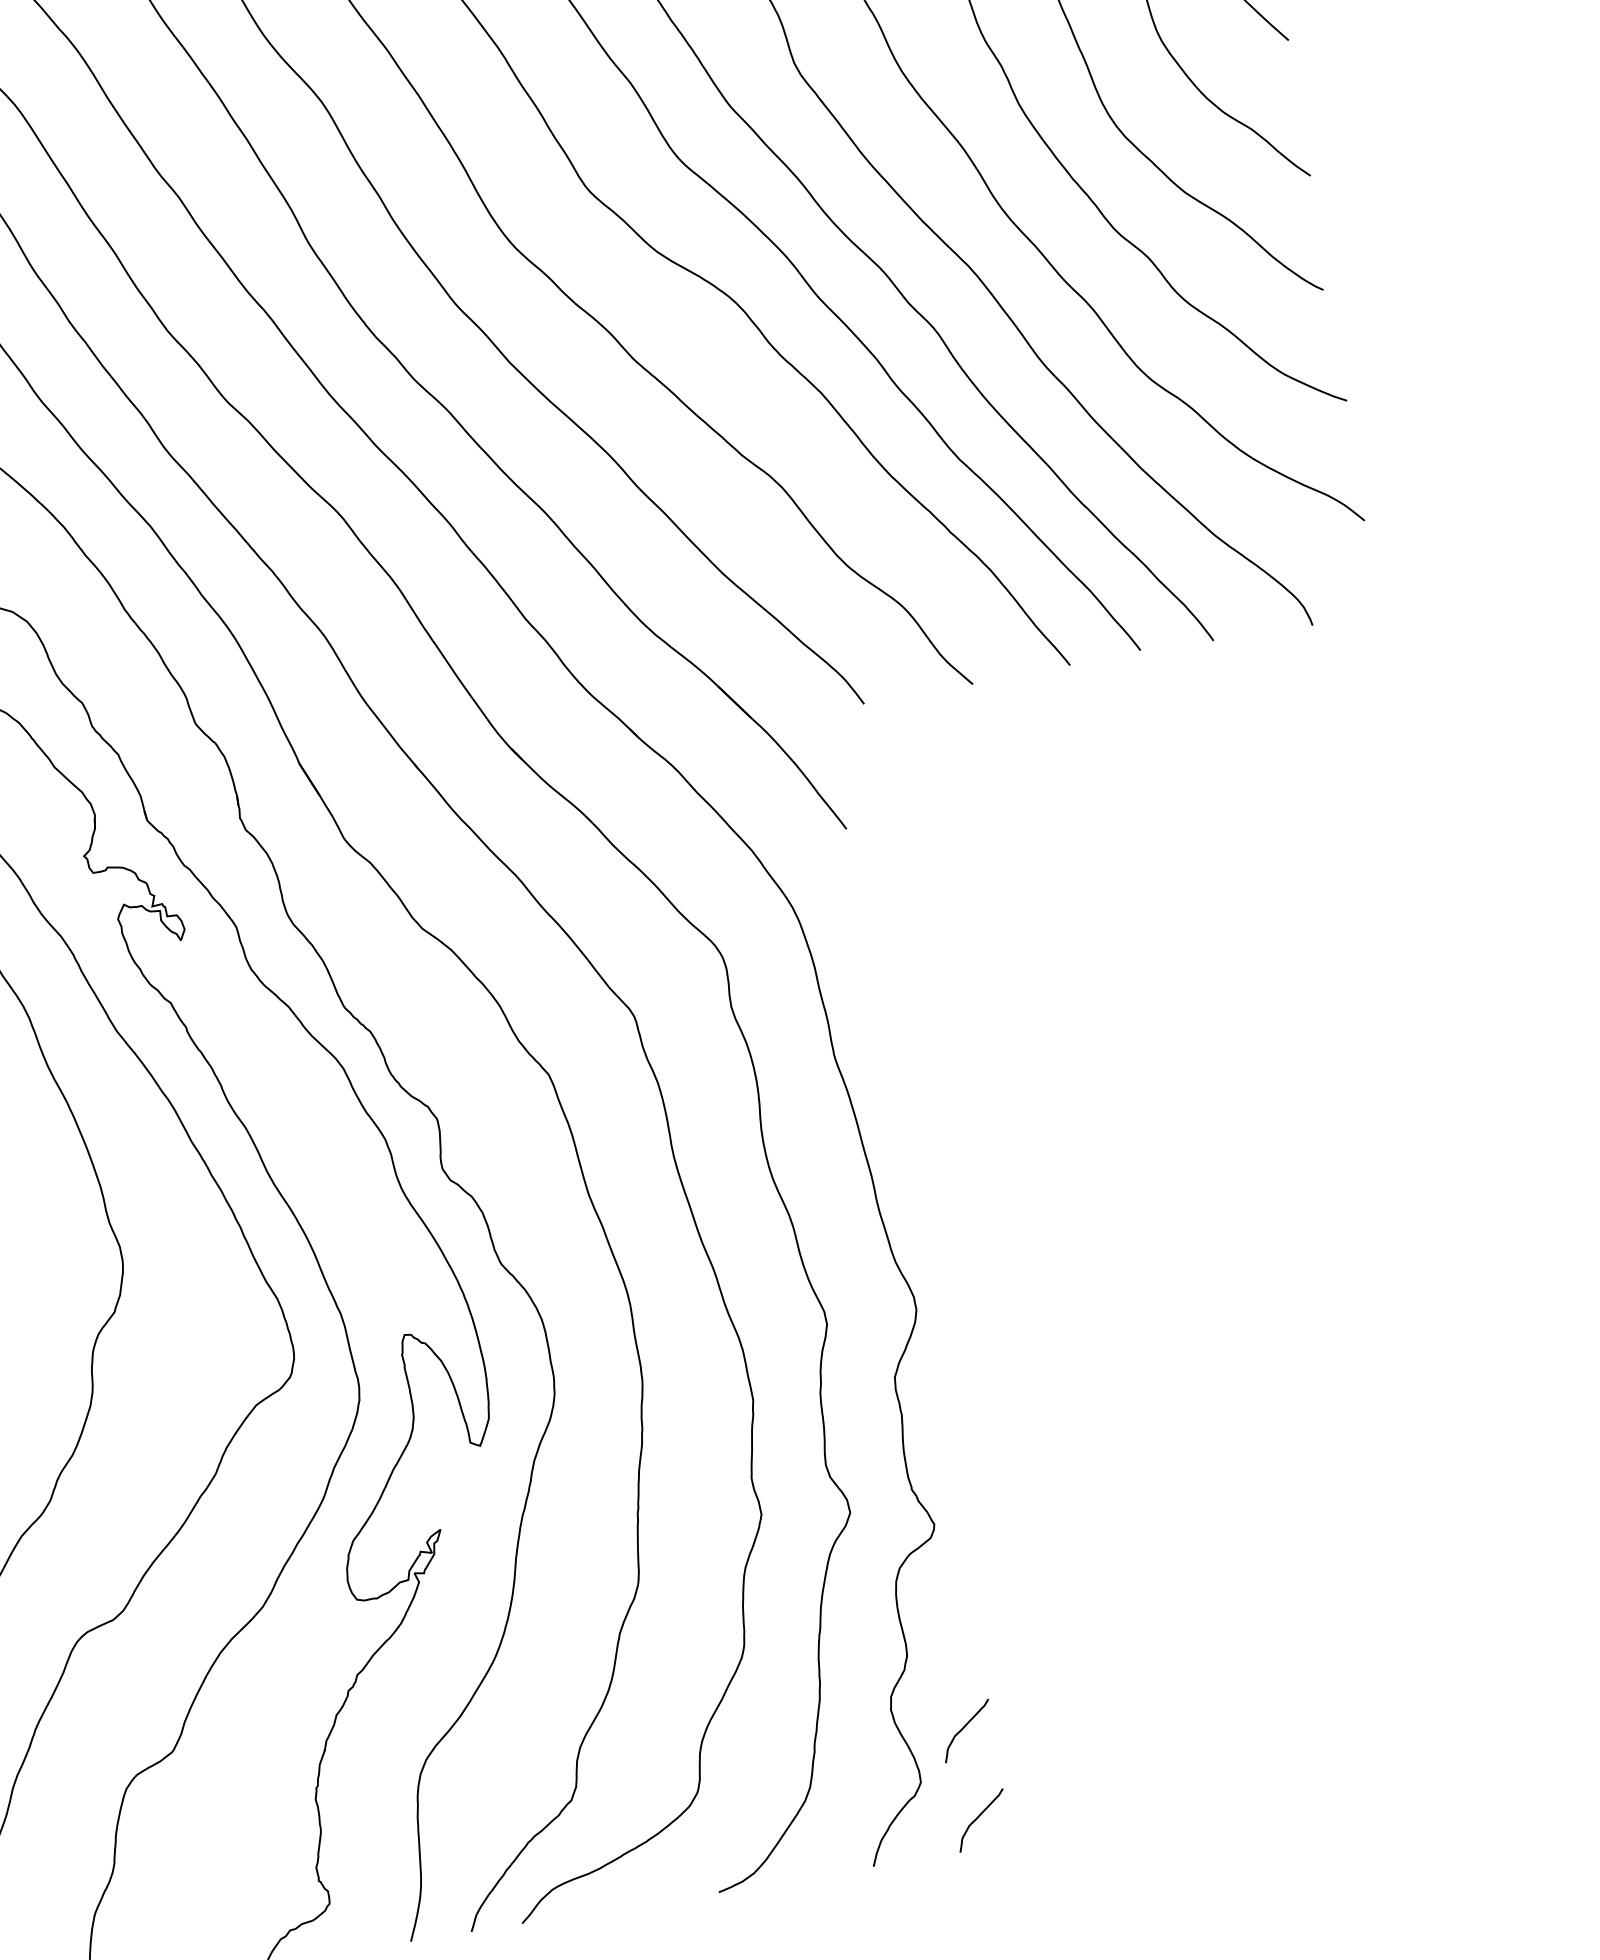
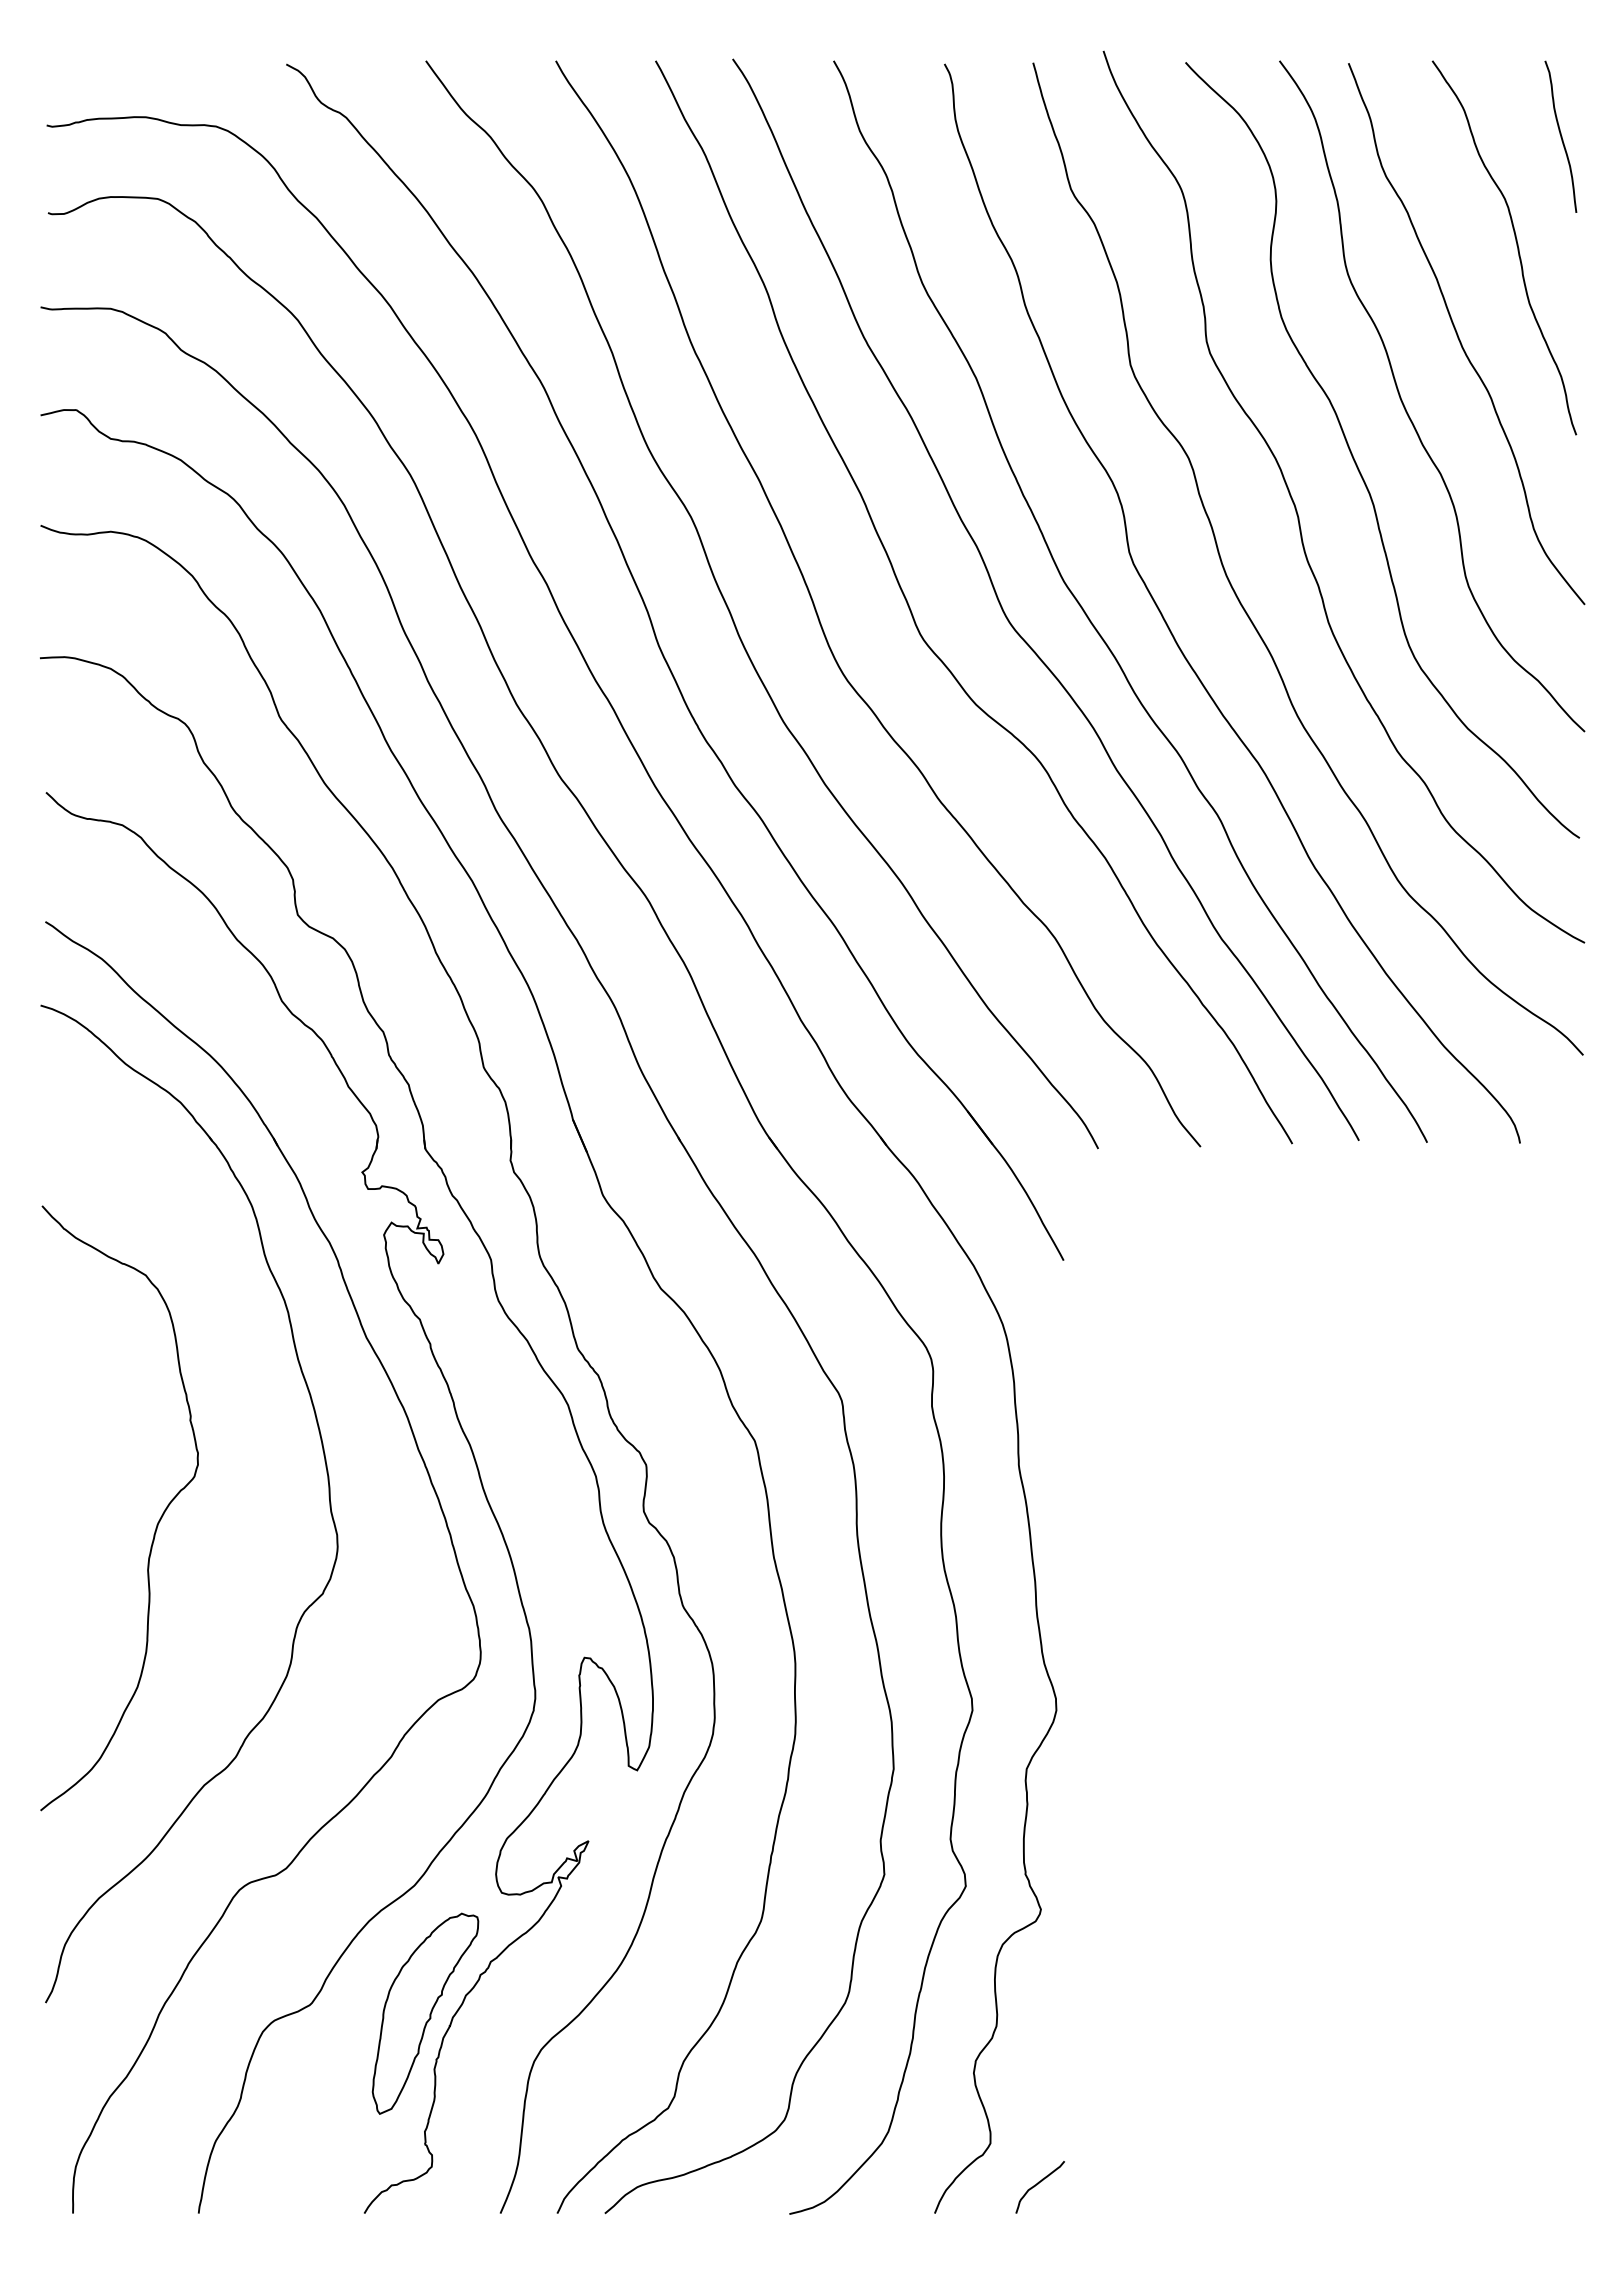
curve: (963, 1729) -> (1037, 2101), removed
part: (296, 1741) -> (425, 2013), added

